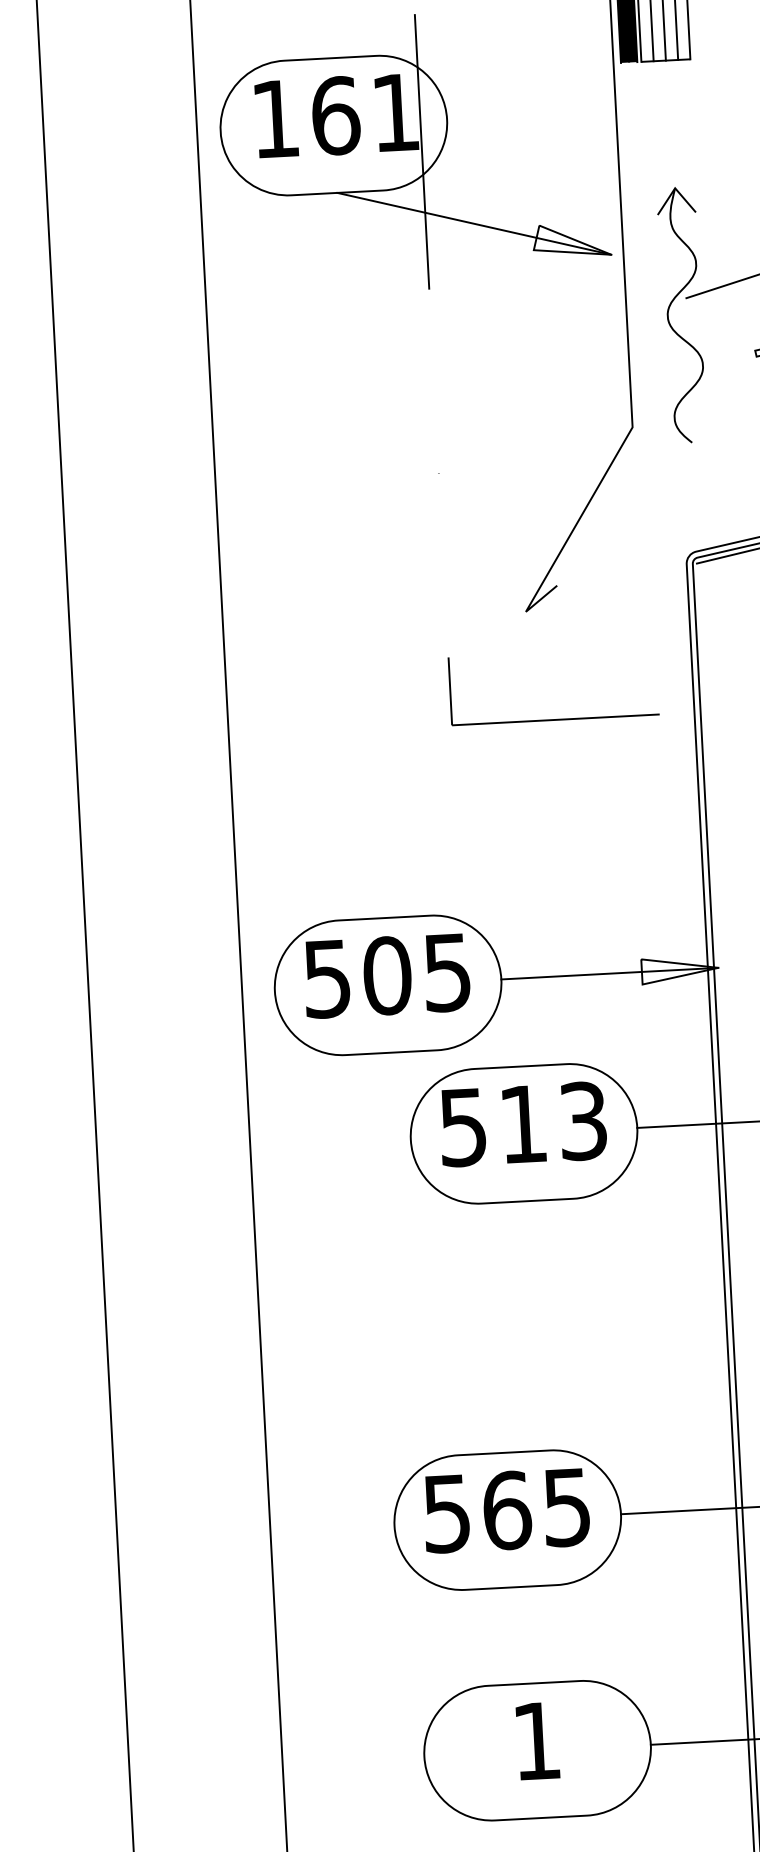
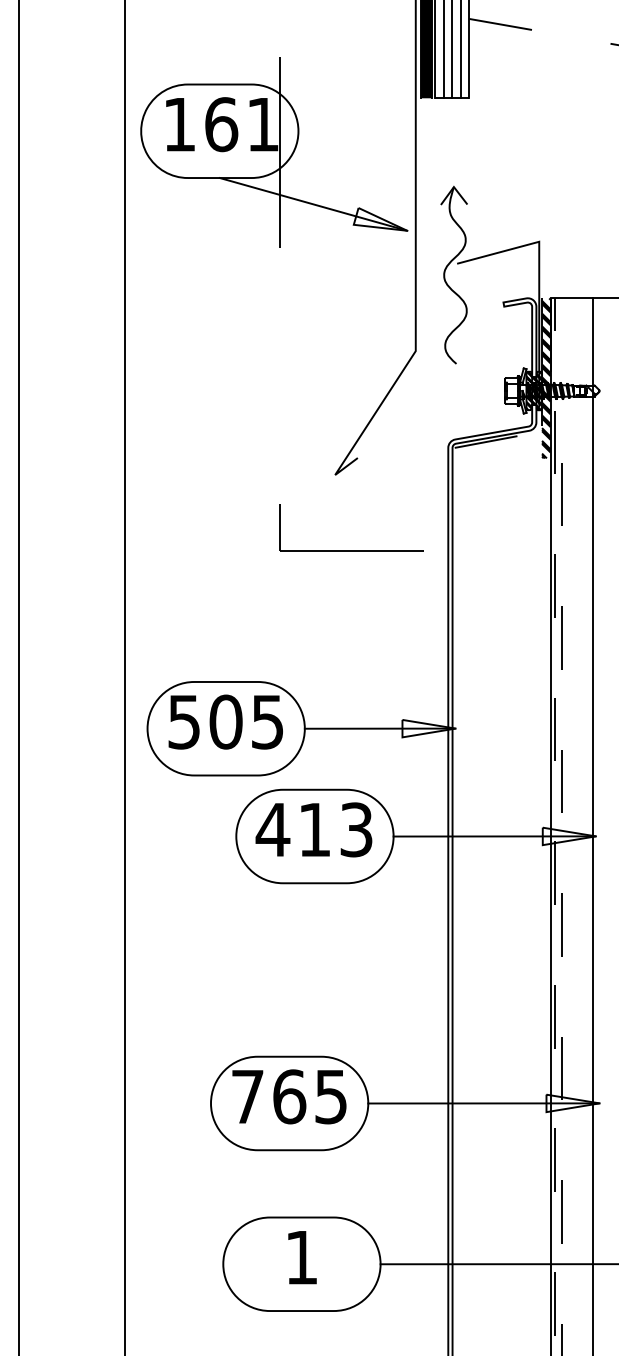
text: (462, 1128) -> (272, 830), 513 -> 413
text: (446, 1514) -> (247, 1097), 565 -> 765

